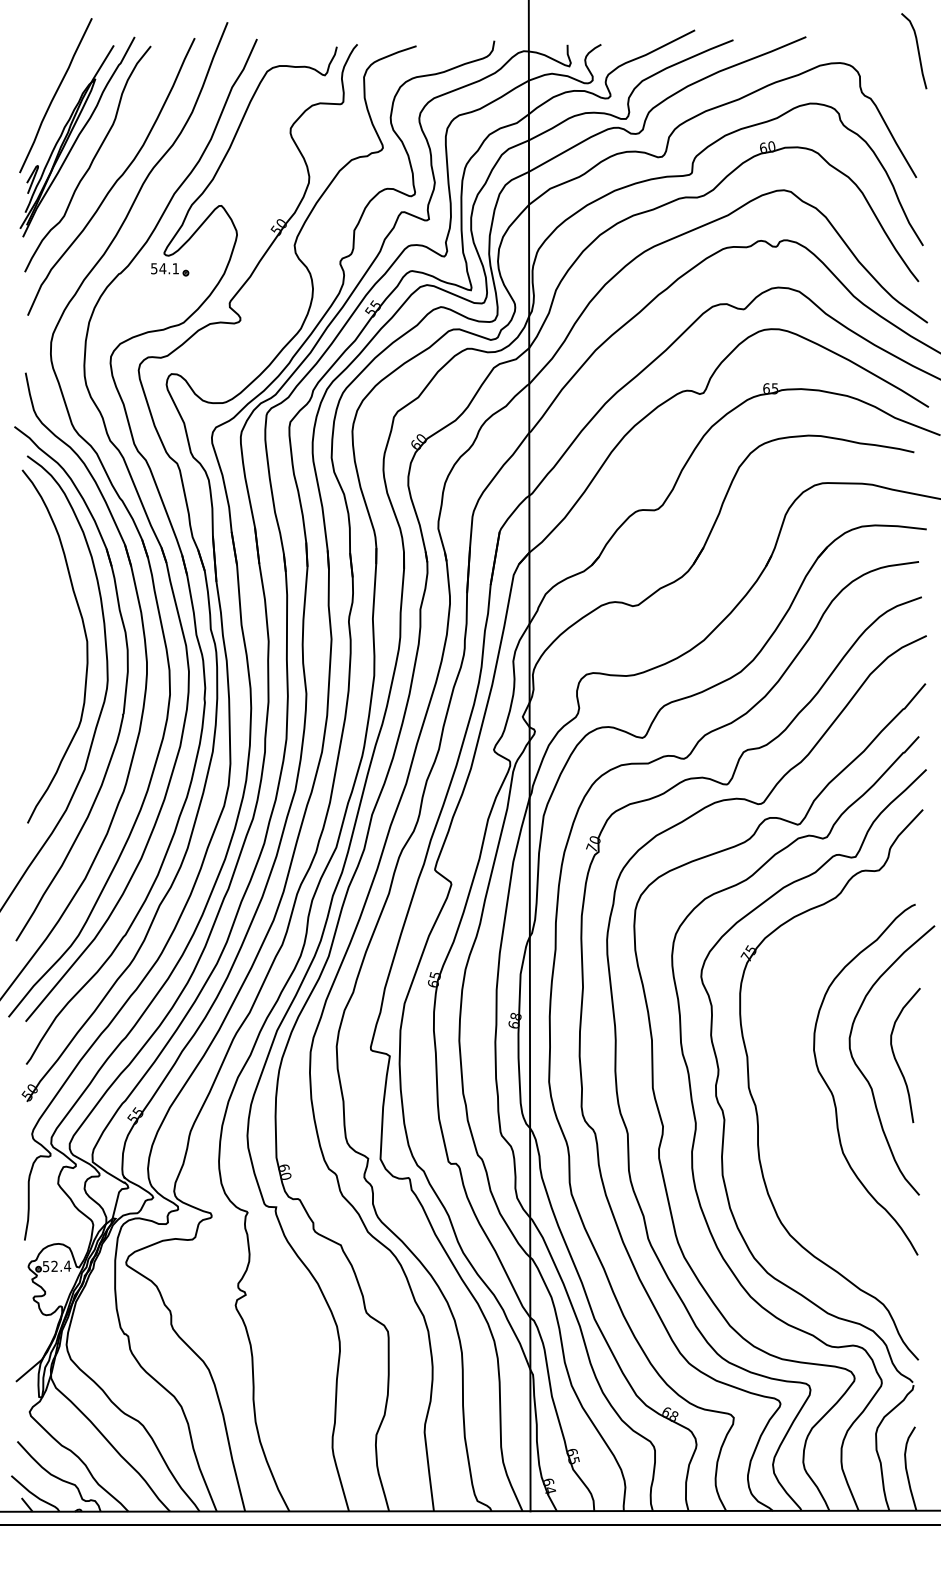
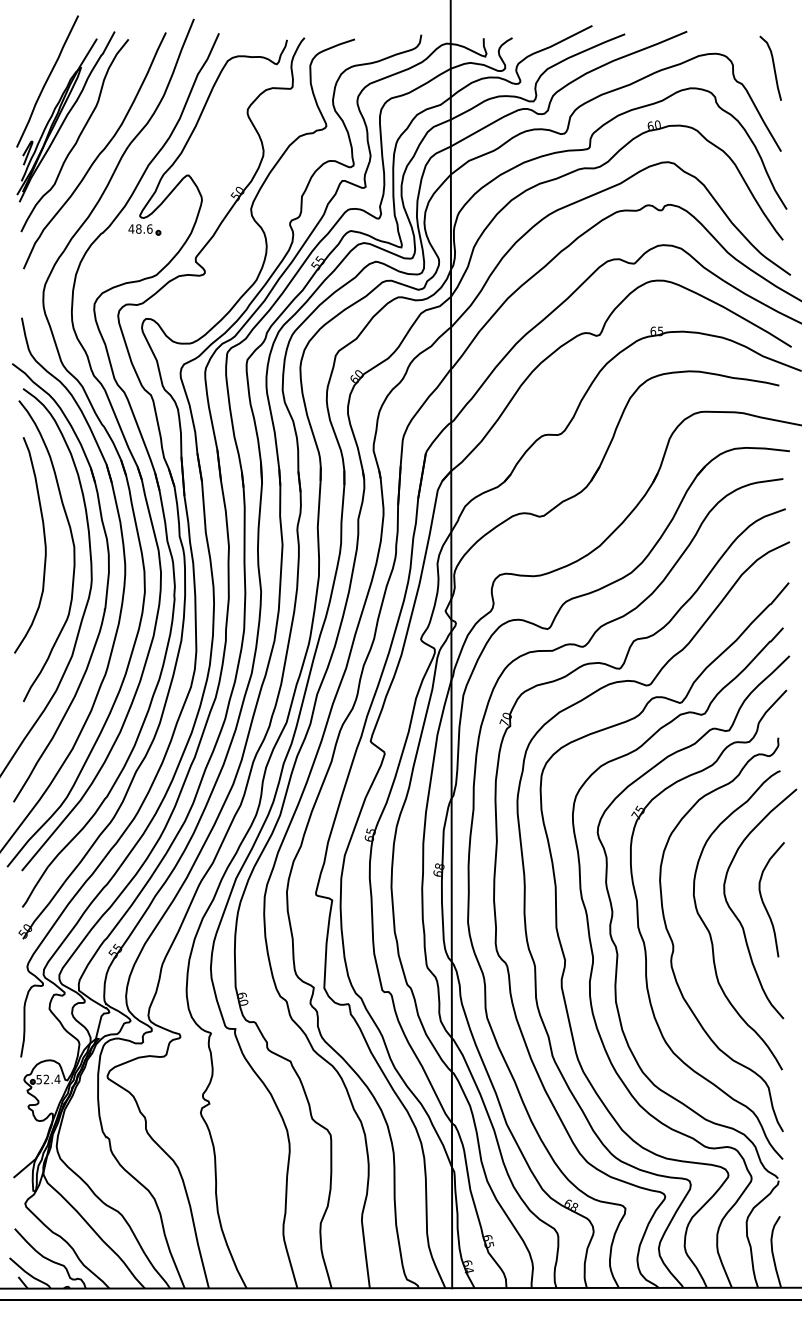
curve: (917, 51) -> (773, 68), moved
text: (164, 268) -> (140, 228), 54.1 -> 48.6
curve: (52, 639) -> (44, 545), added
curve: (790, 1106) -> (673, 943), added

